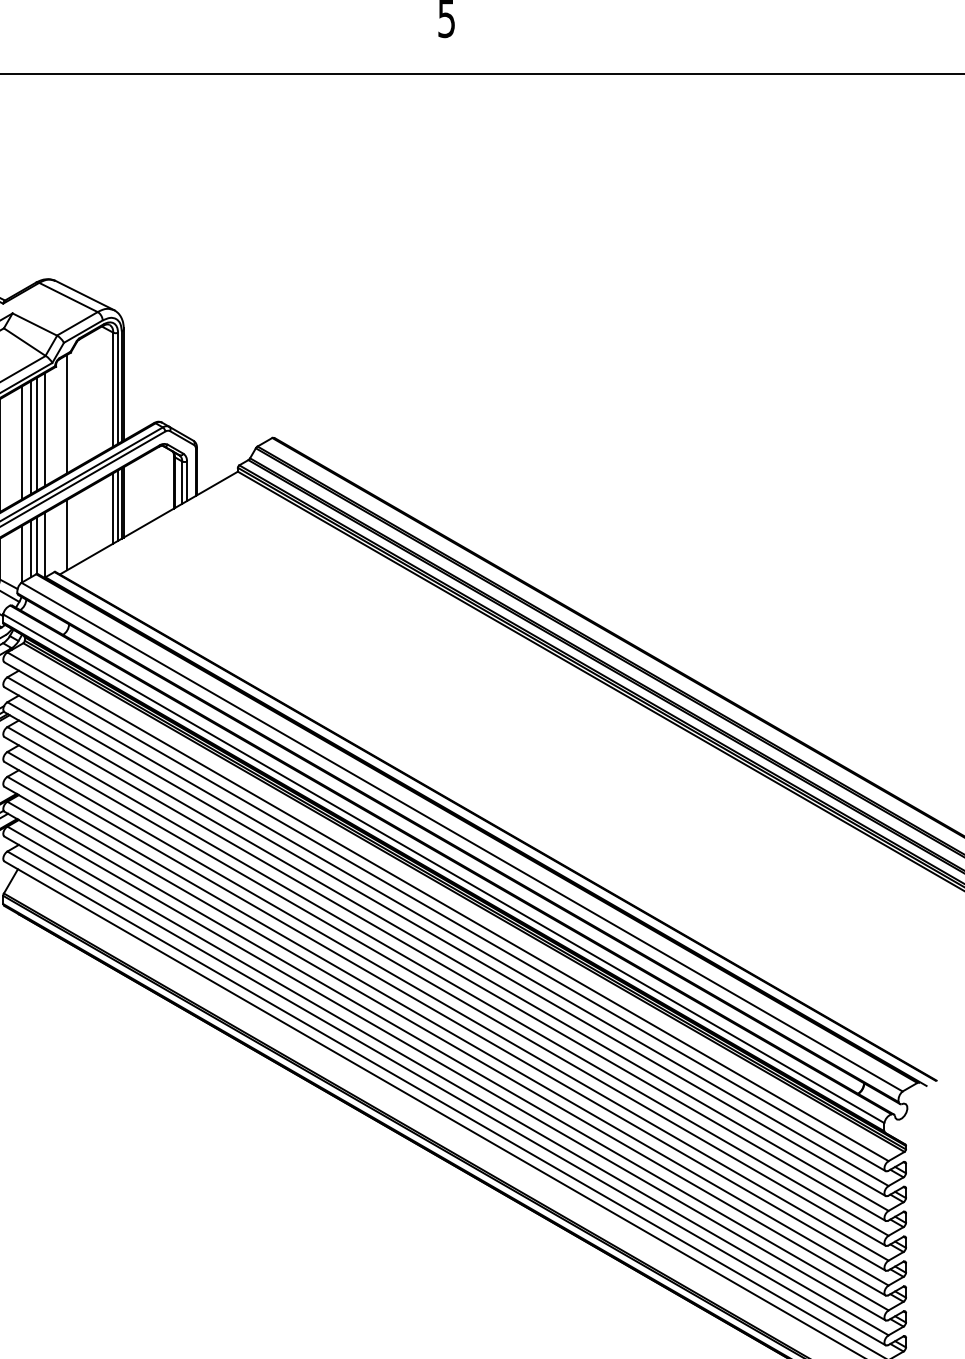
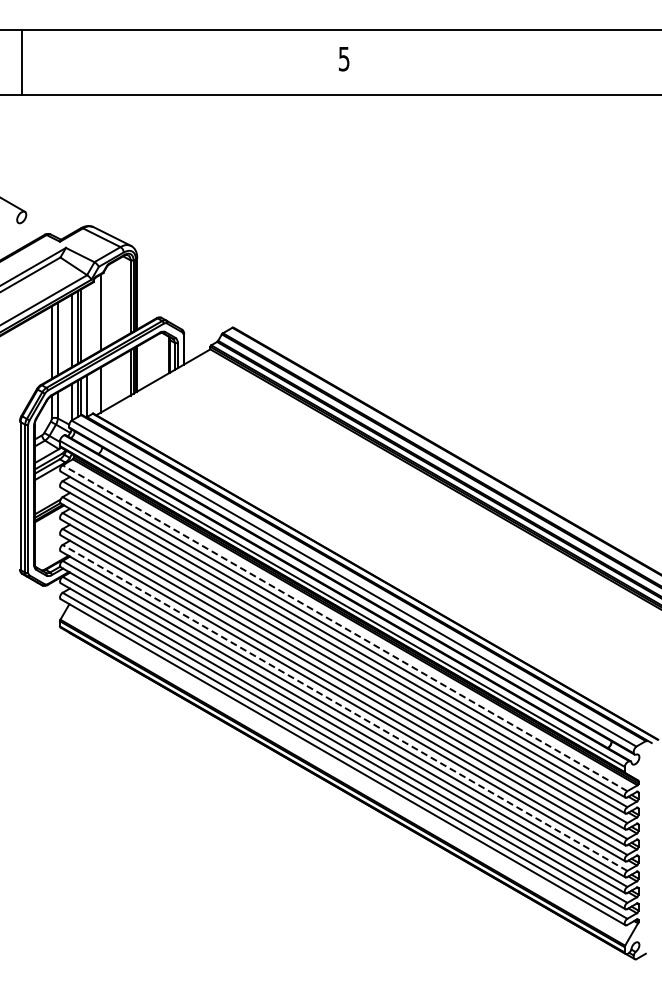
line: (46, 429) -> (87, 322), removed
line: (447, 905) -> (344, 627), solid -> dashed
line: (447, 1030) -> (344, 707), solid -> dashed

